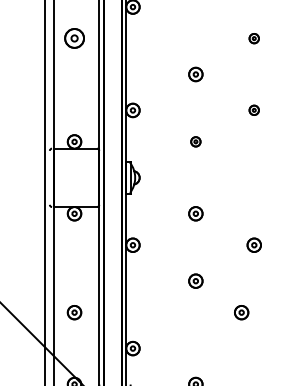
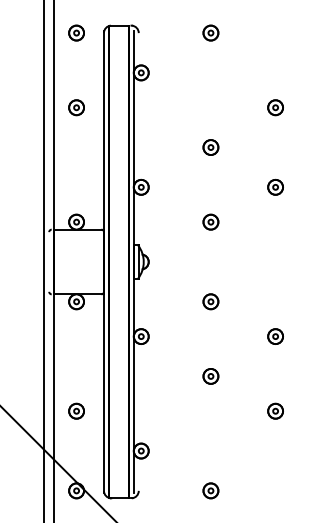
part: (74, 38) -> (76, 107), size x0.71
part: (254, 38) -> (275, 107), size x1.43
part: (254, 109) -> (275, 186), size x1.43
part: (195, 141) -> (210, 221), size x1.43
part: (241, 311) -> (275, 410), moved

